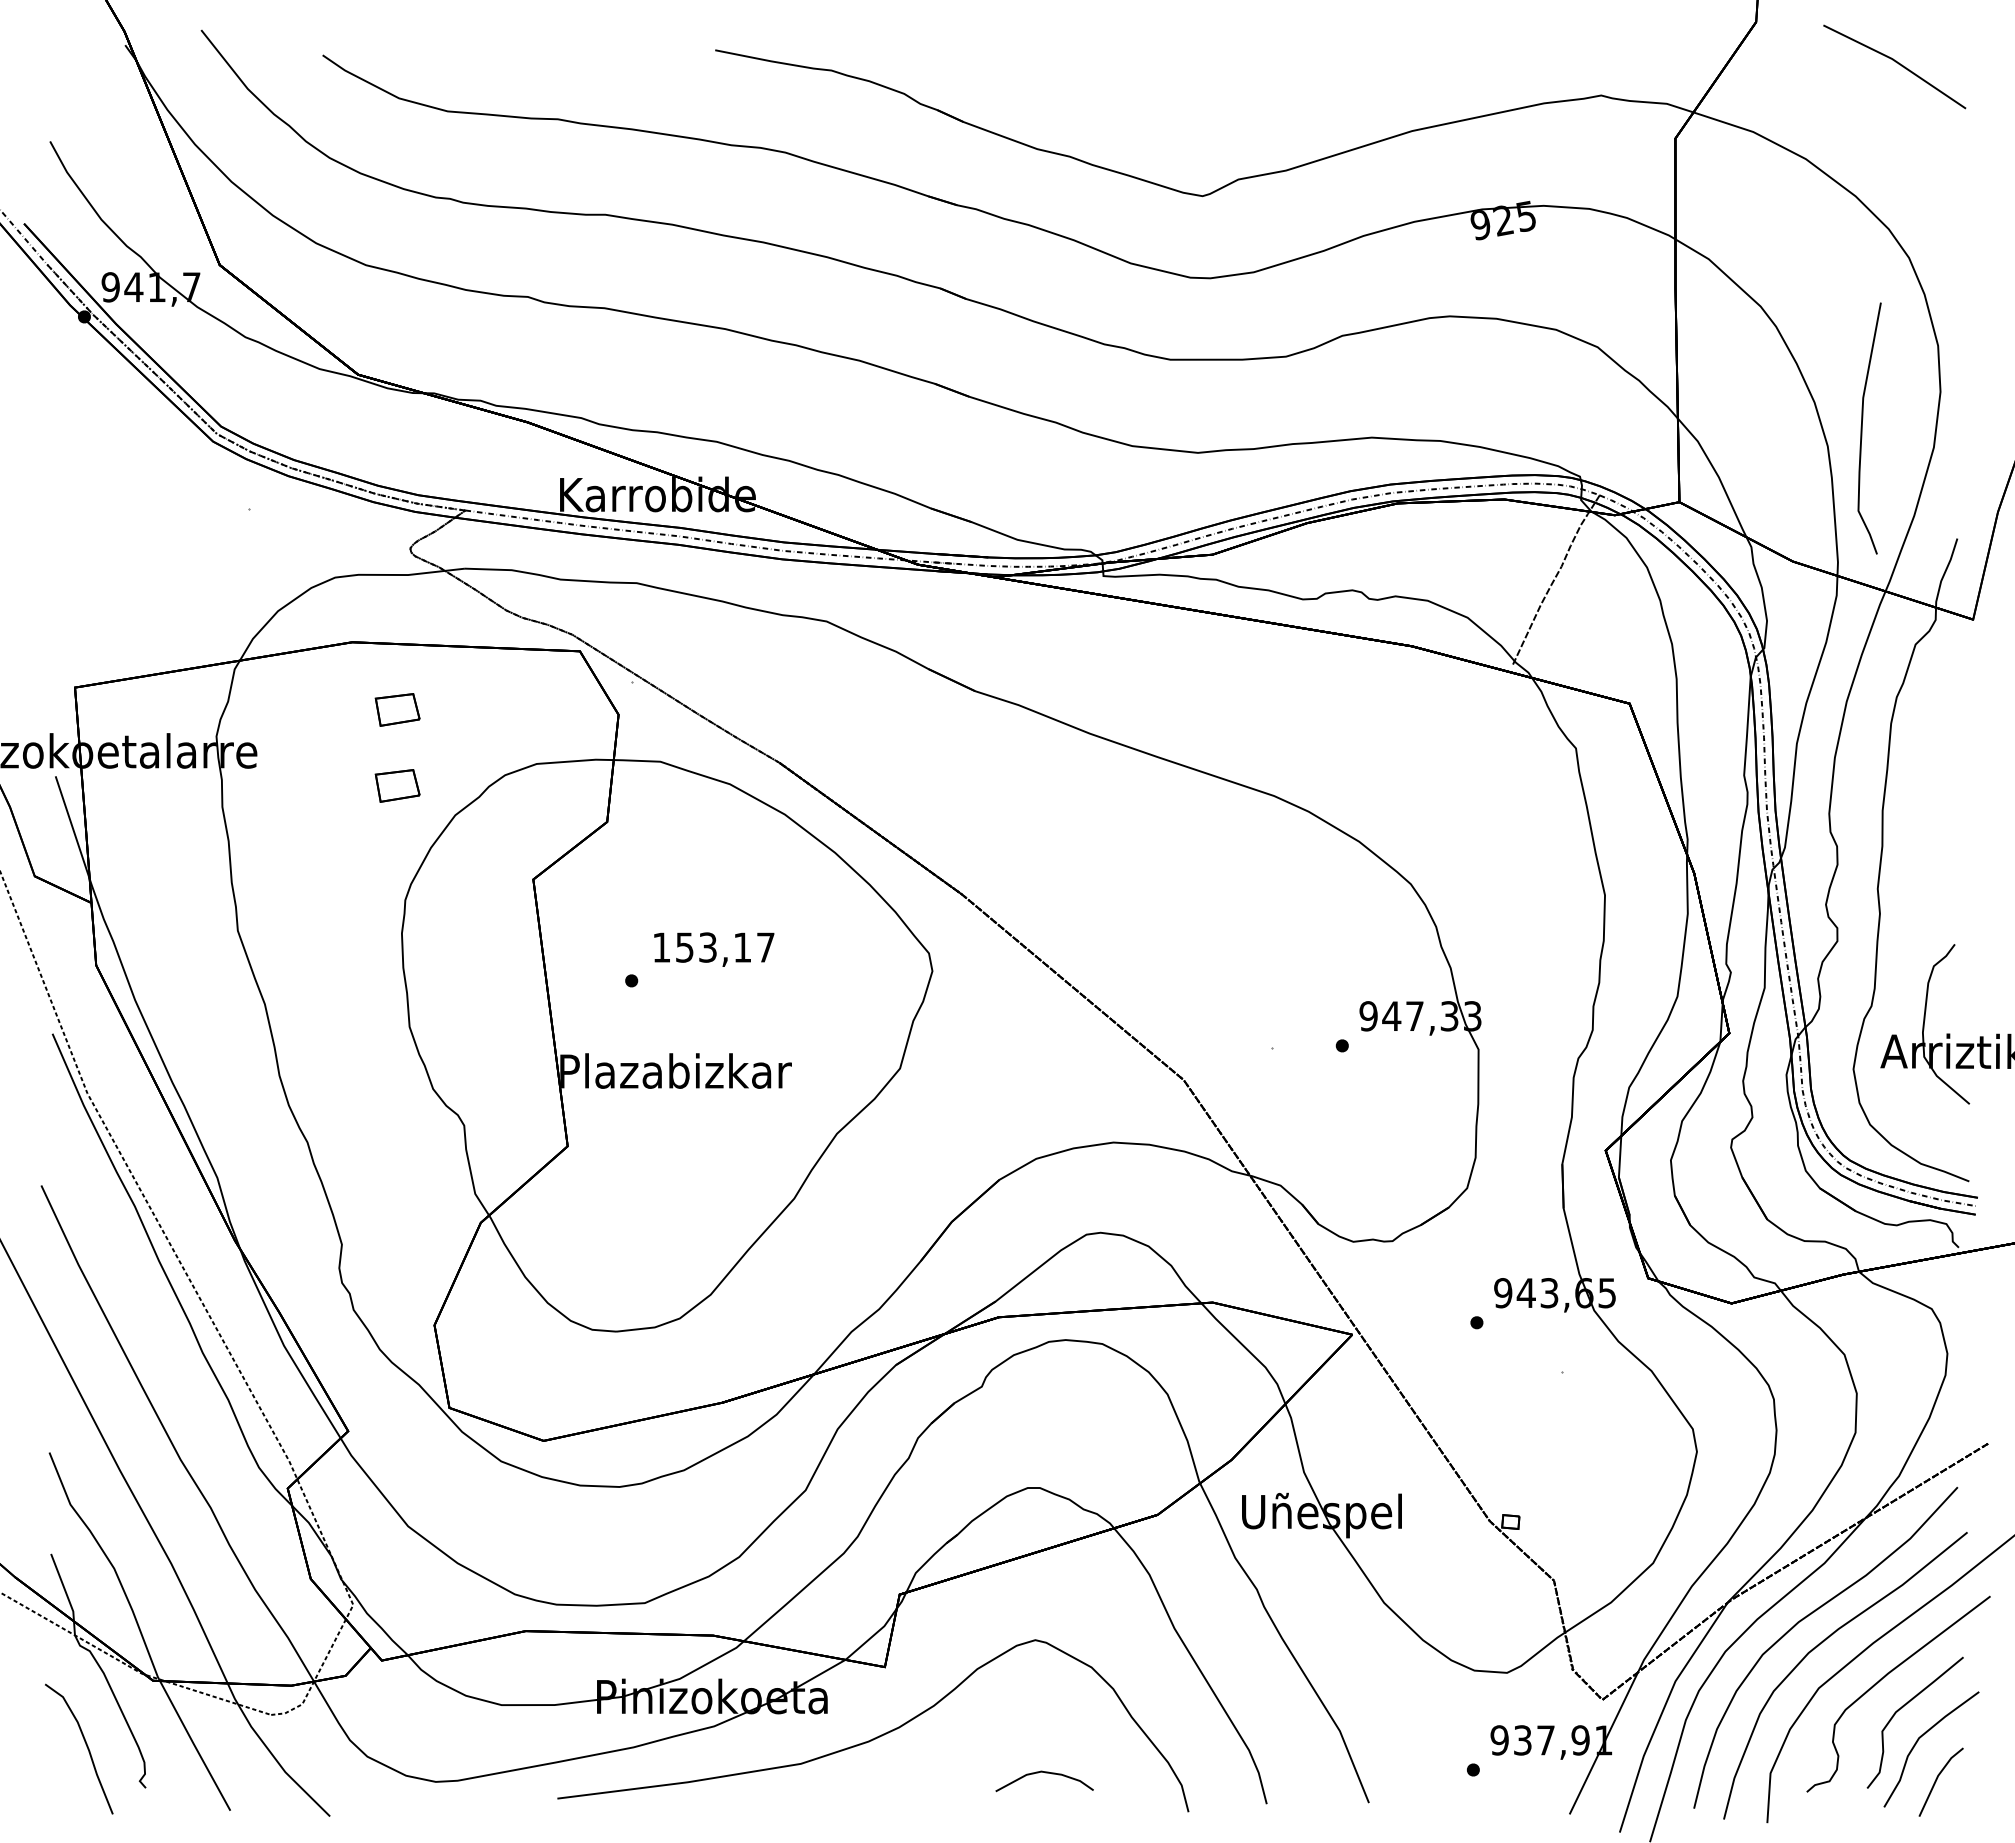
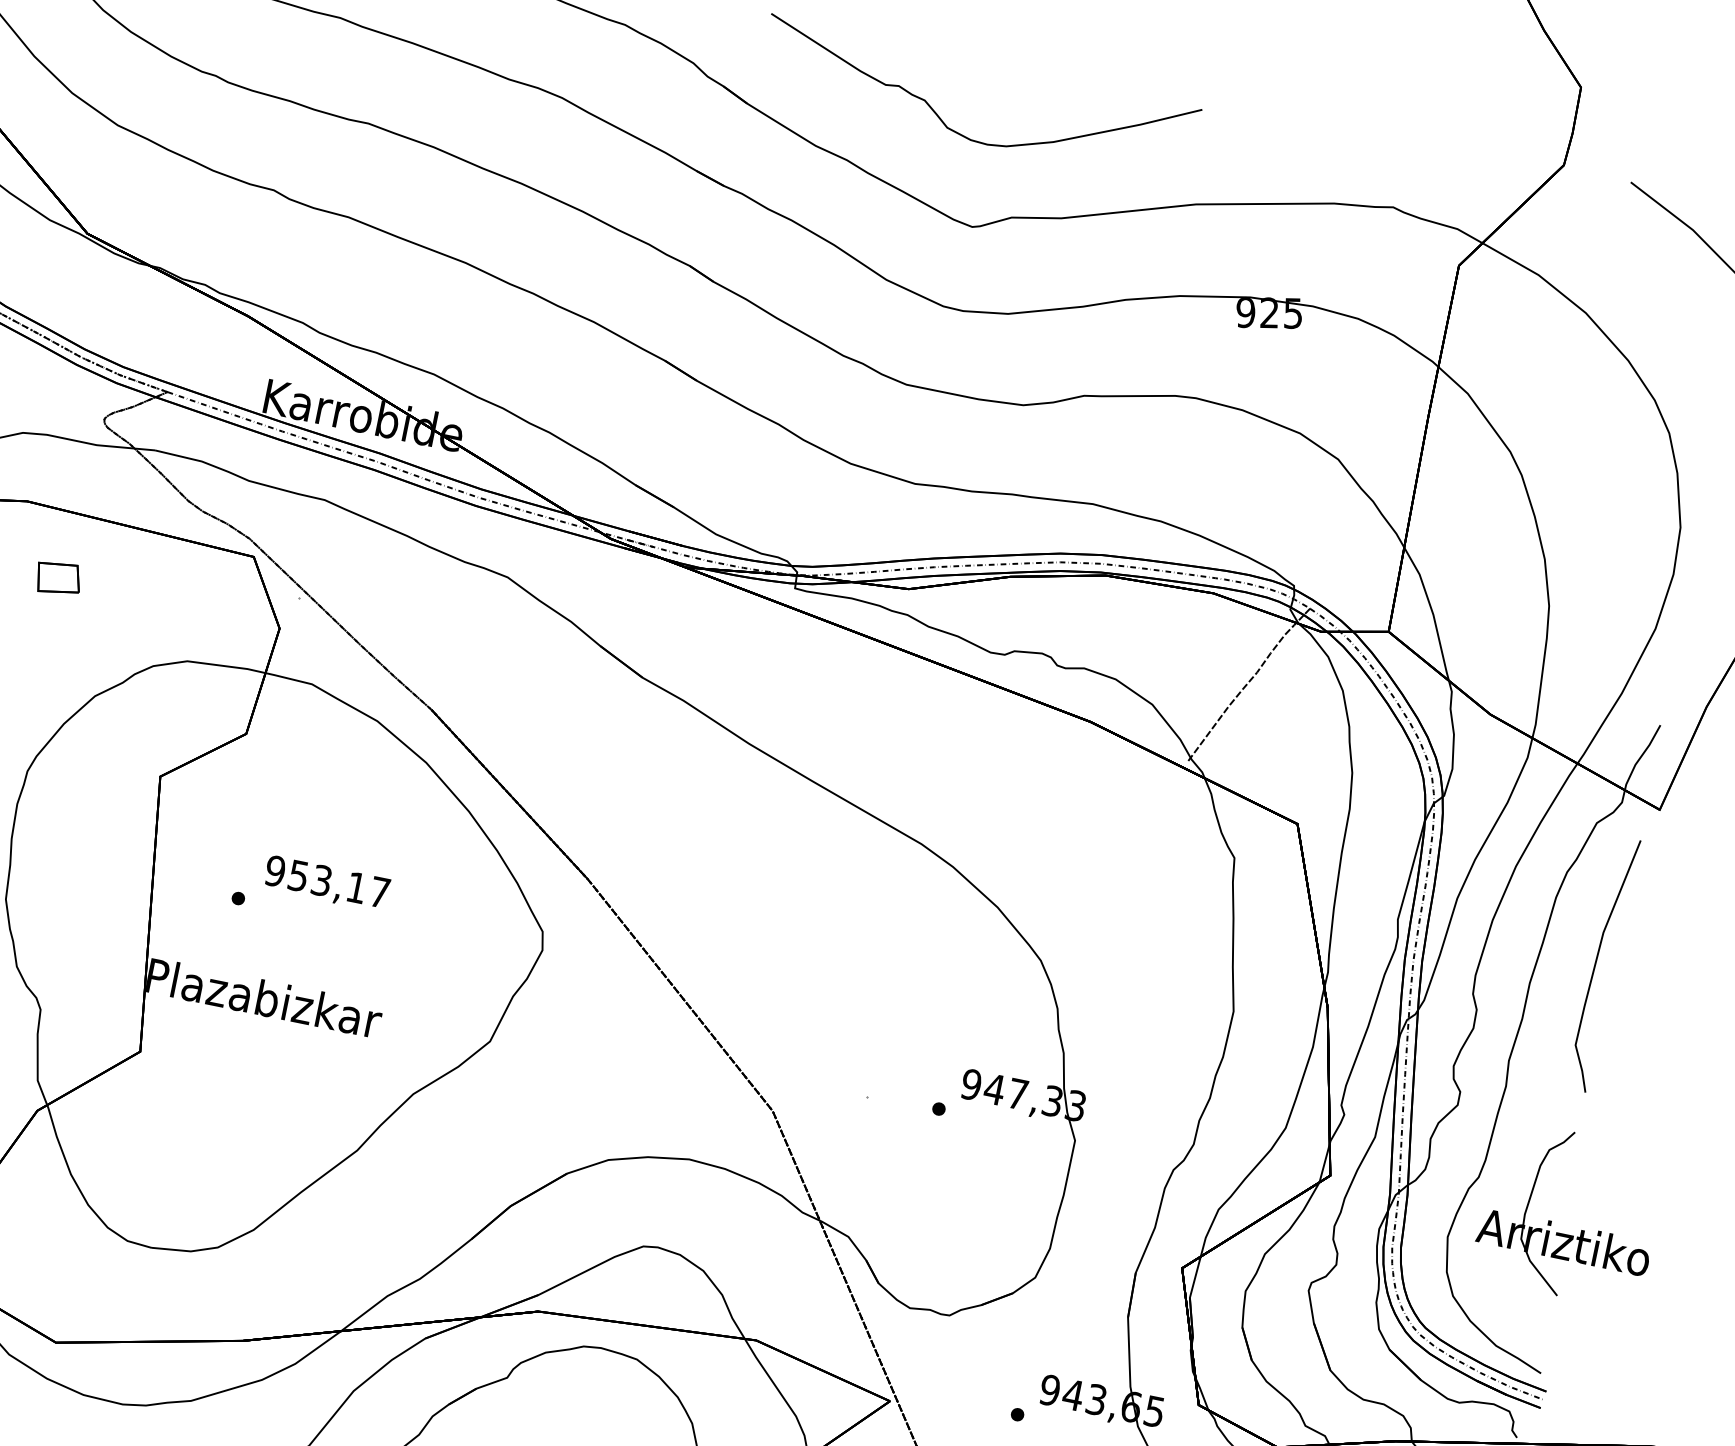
curve: (1175, 109) -> (962, 134), added
curve: (1862, 428) -> (1596, 963), moved
part: (397, 785) -> (43, 654), removed
text: (661, 947) -> (275, 871), 153,17 -> 953,17

